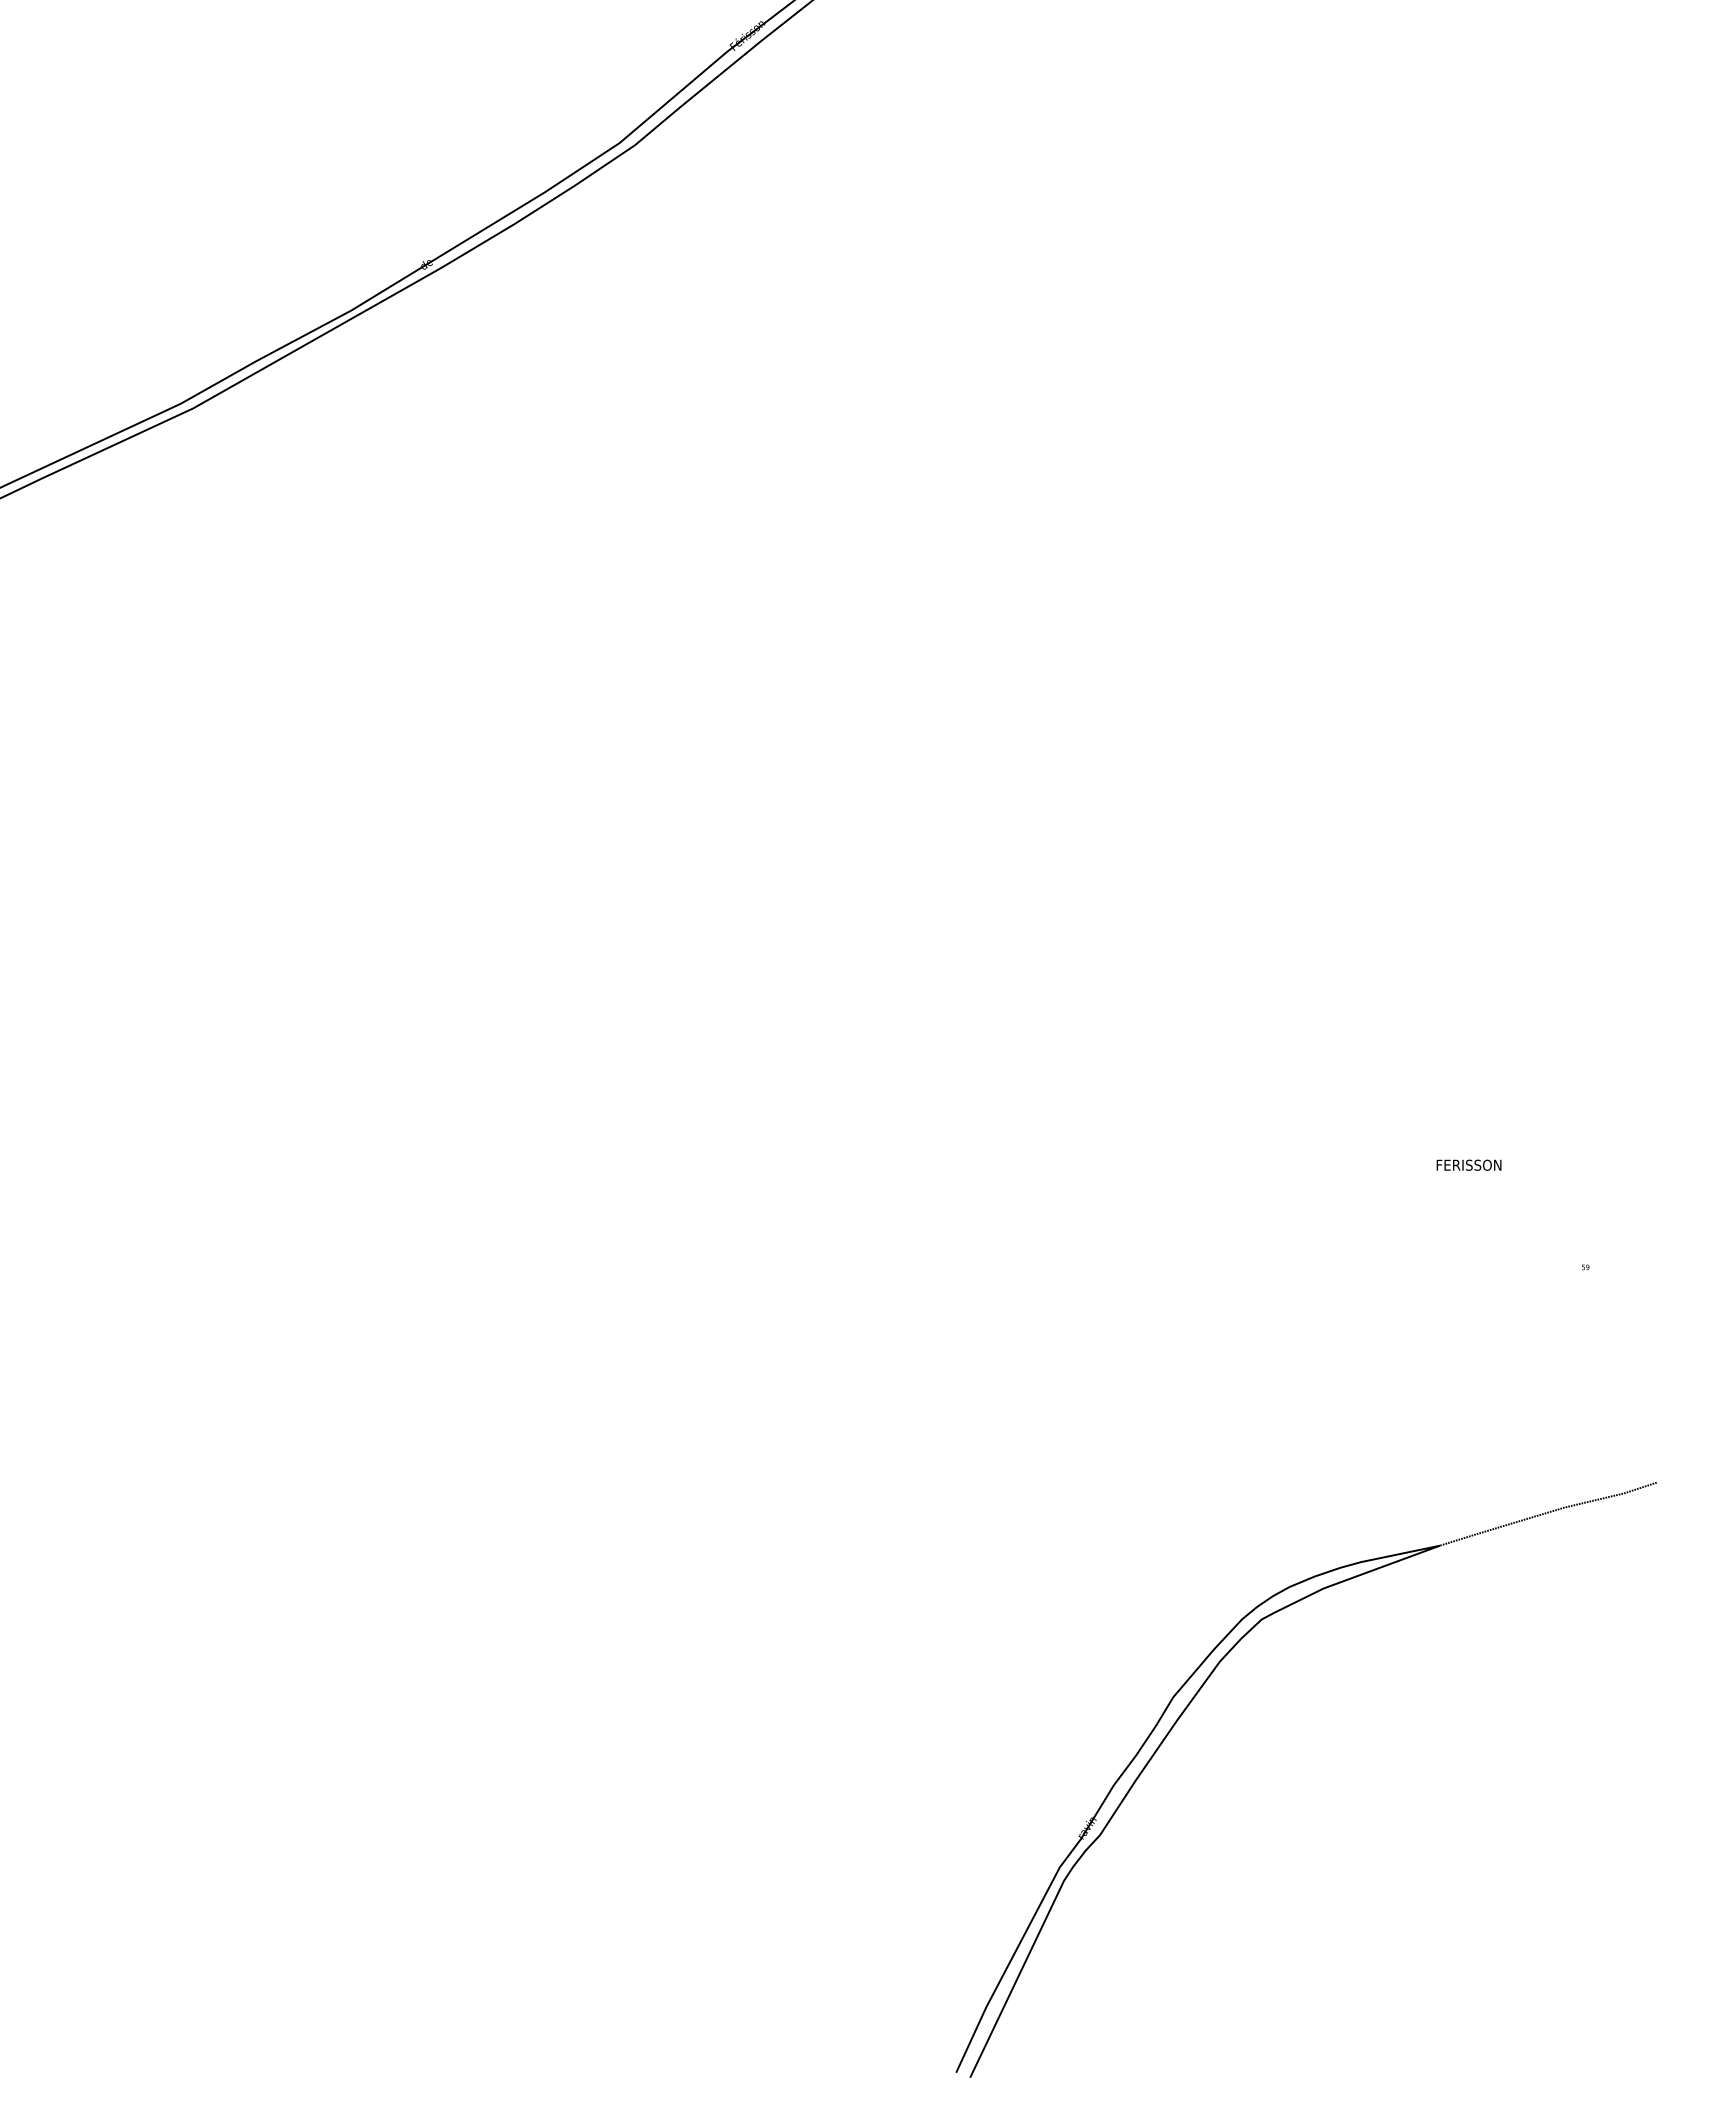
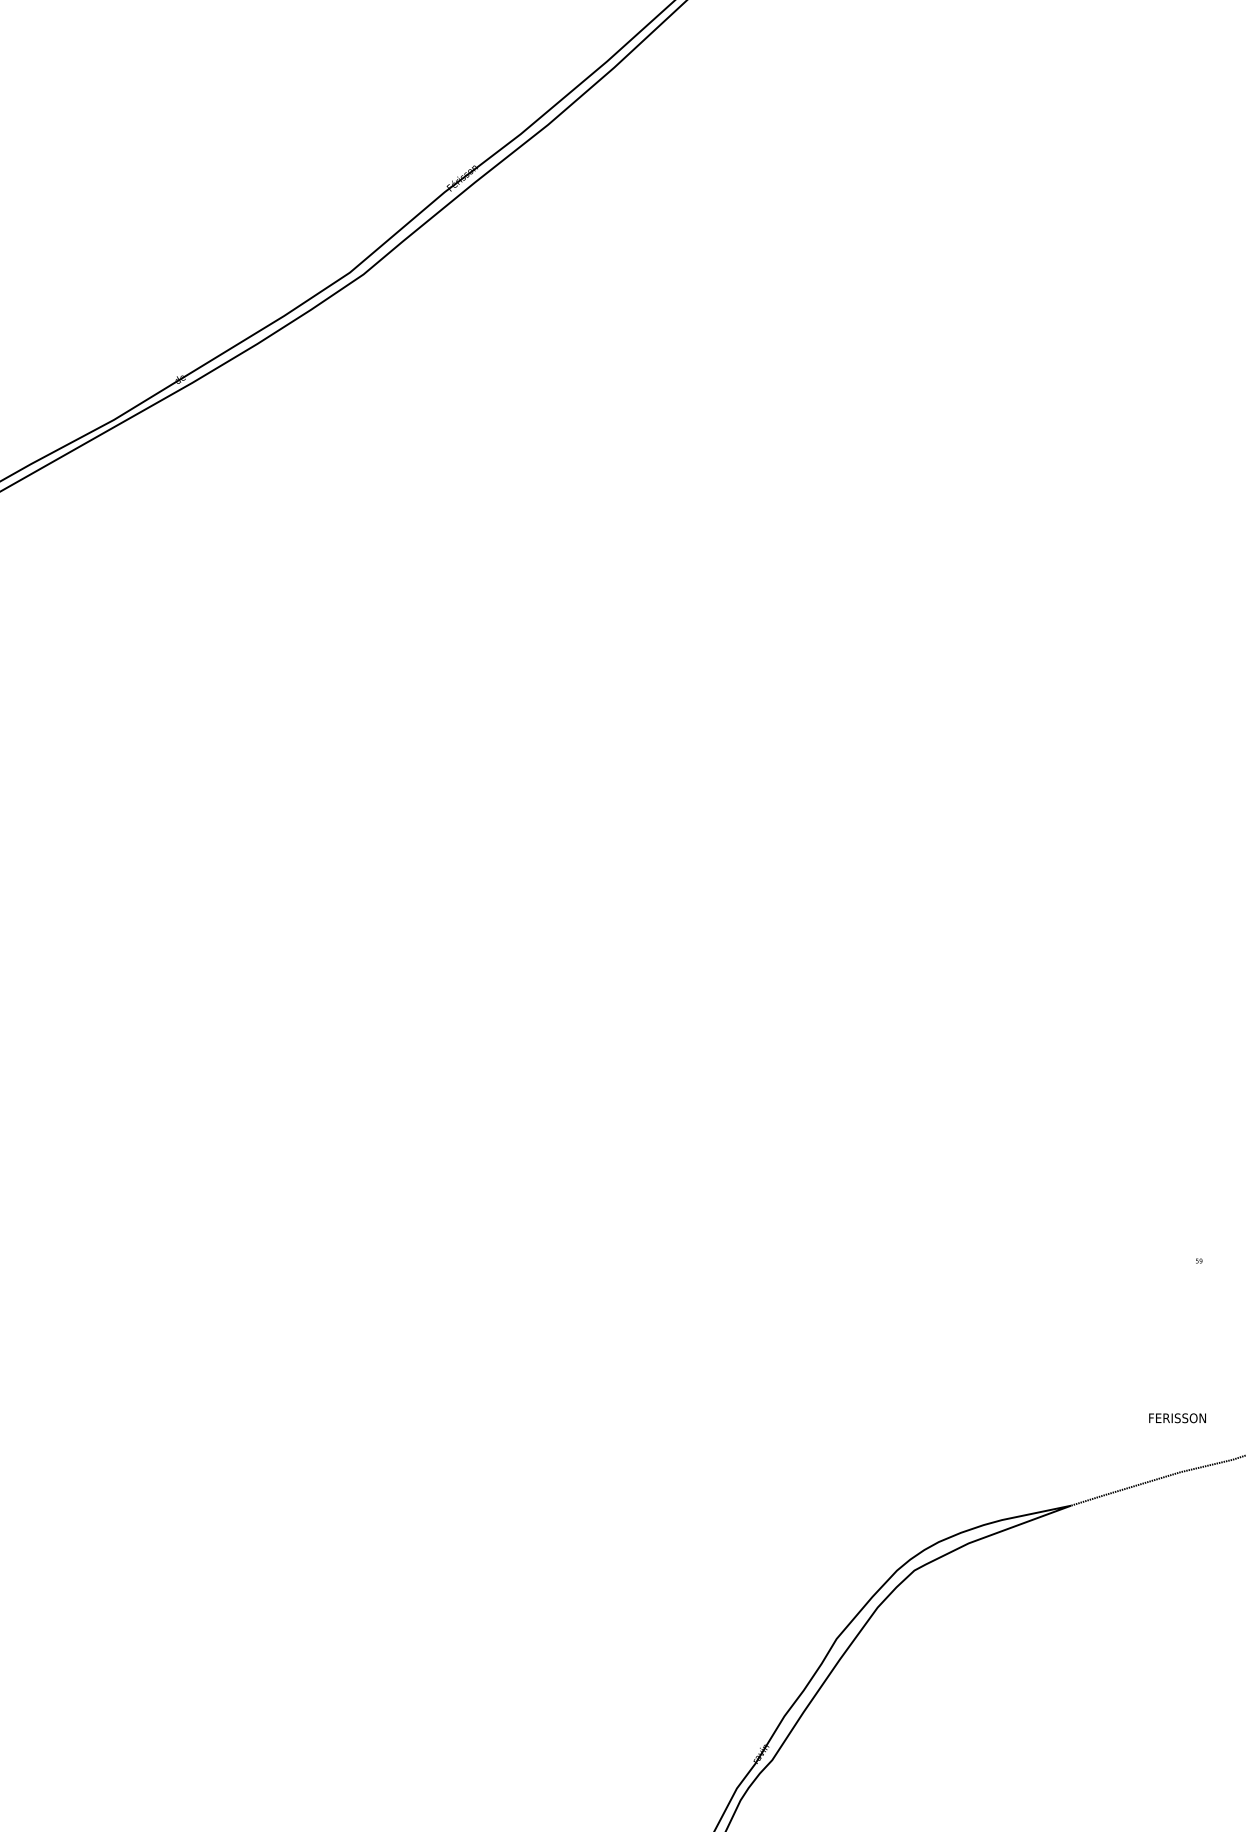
text: (1468, 1164) -> (1177, 1417), moved

